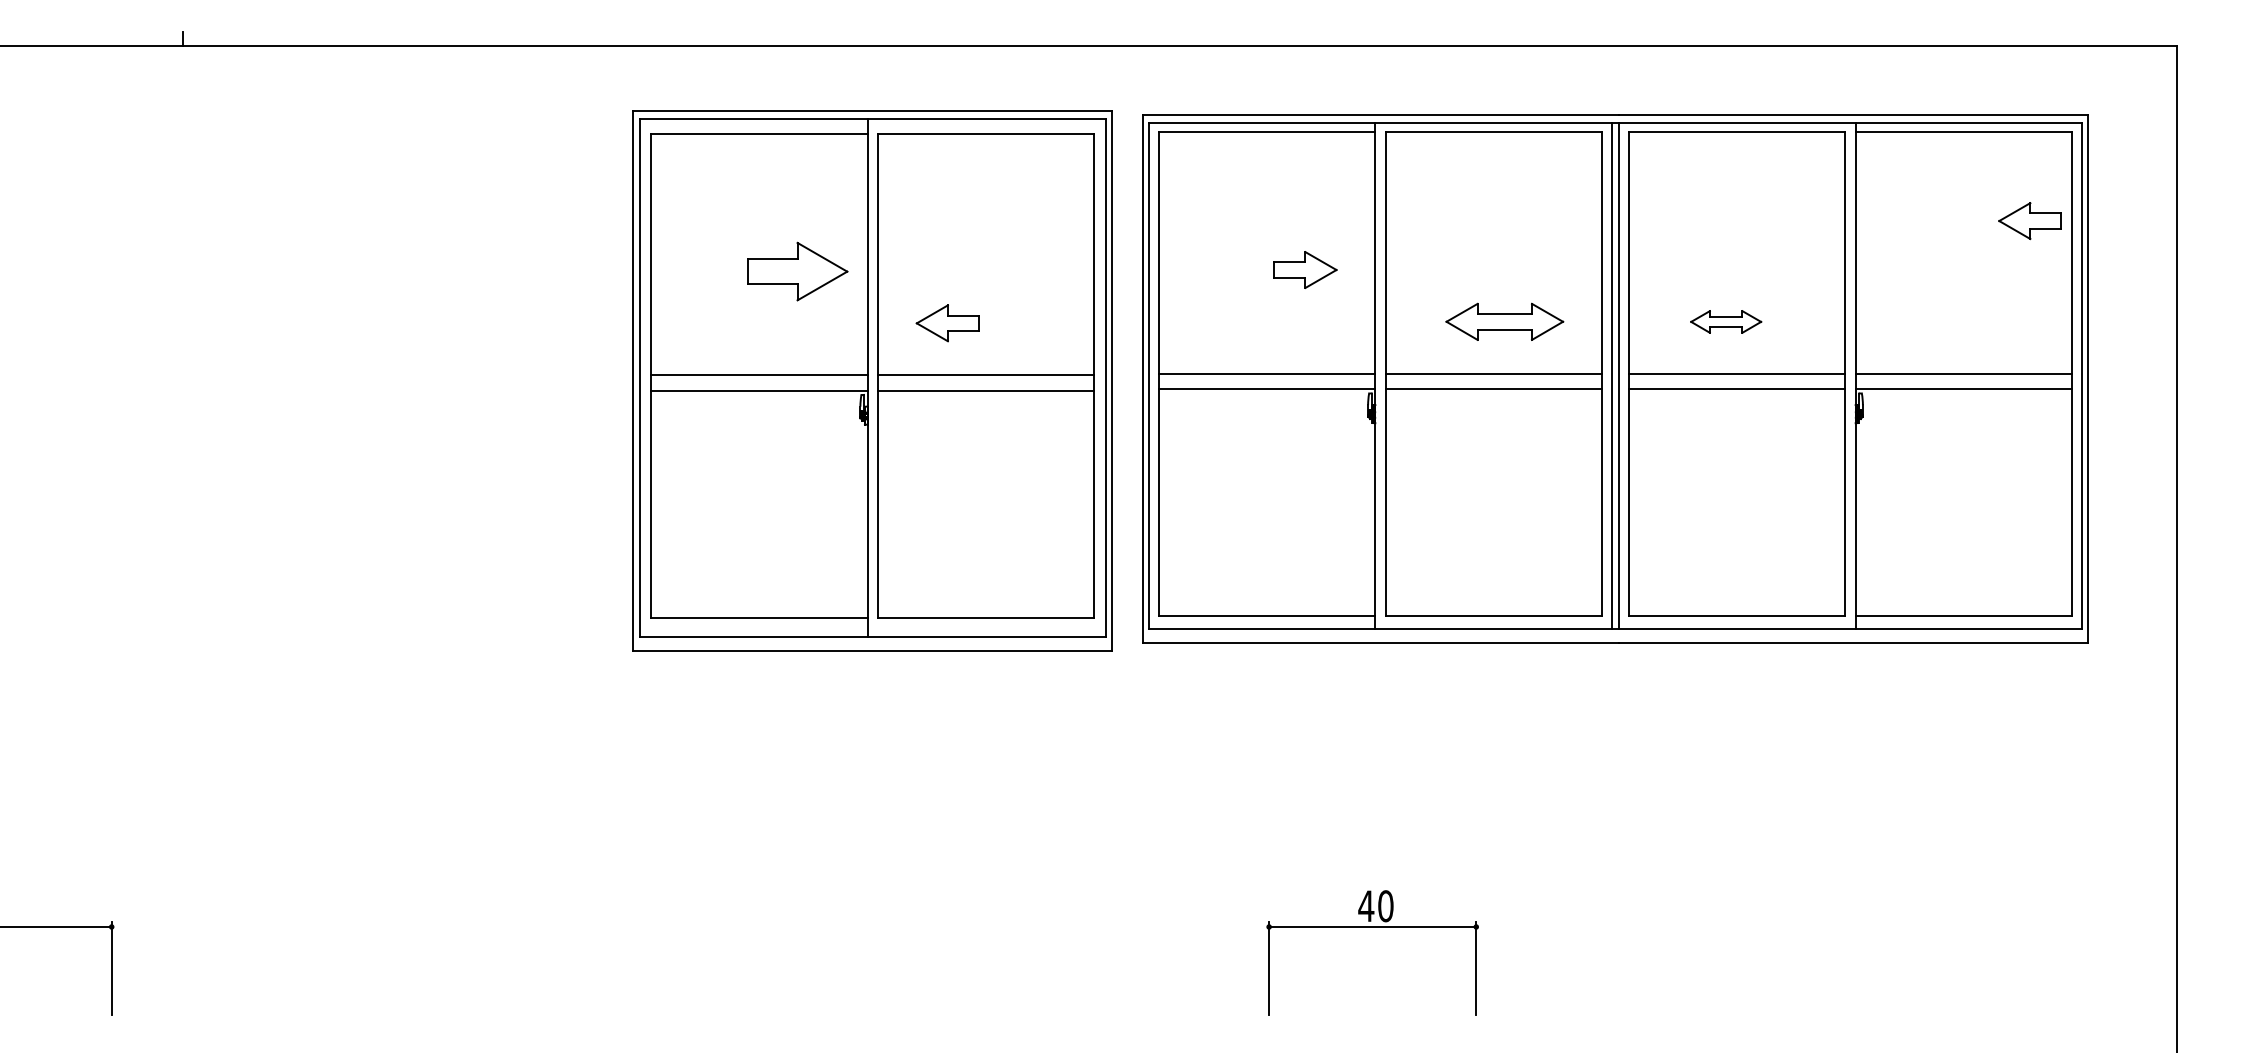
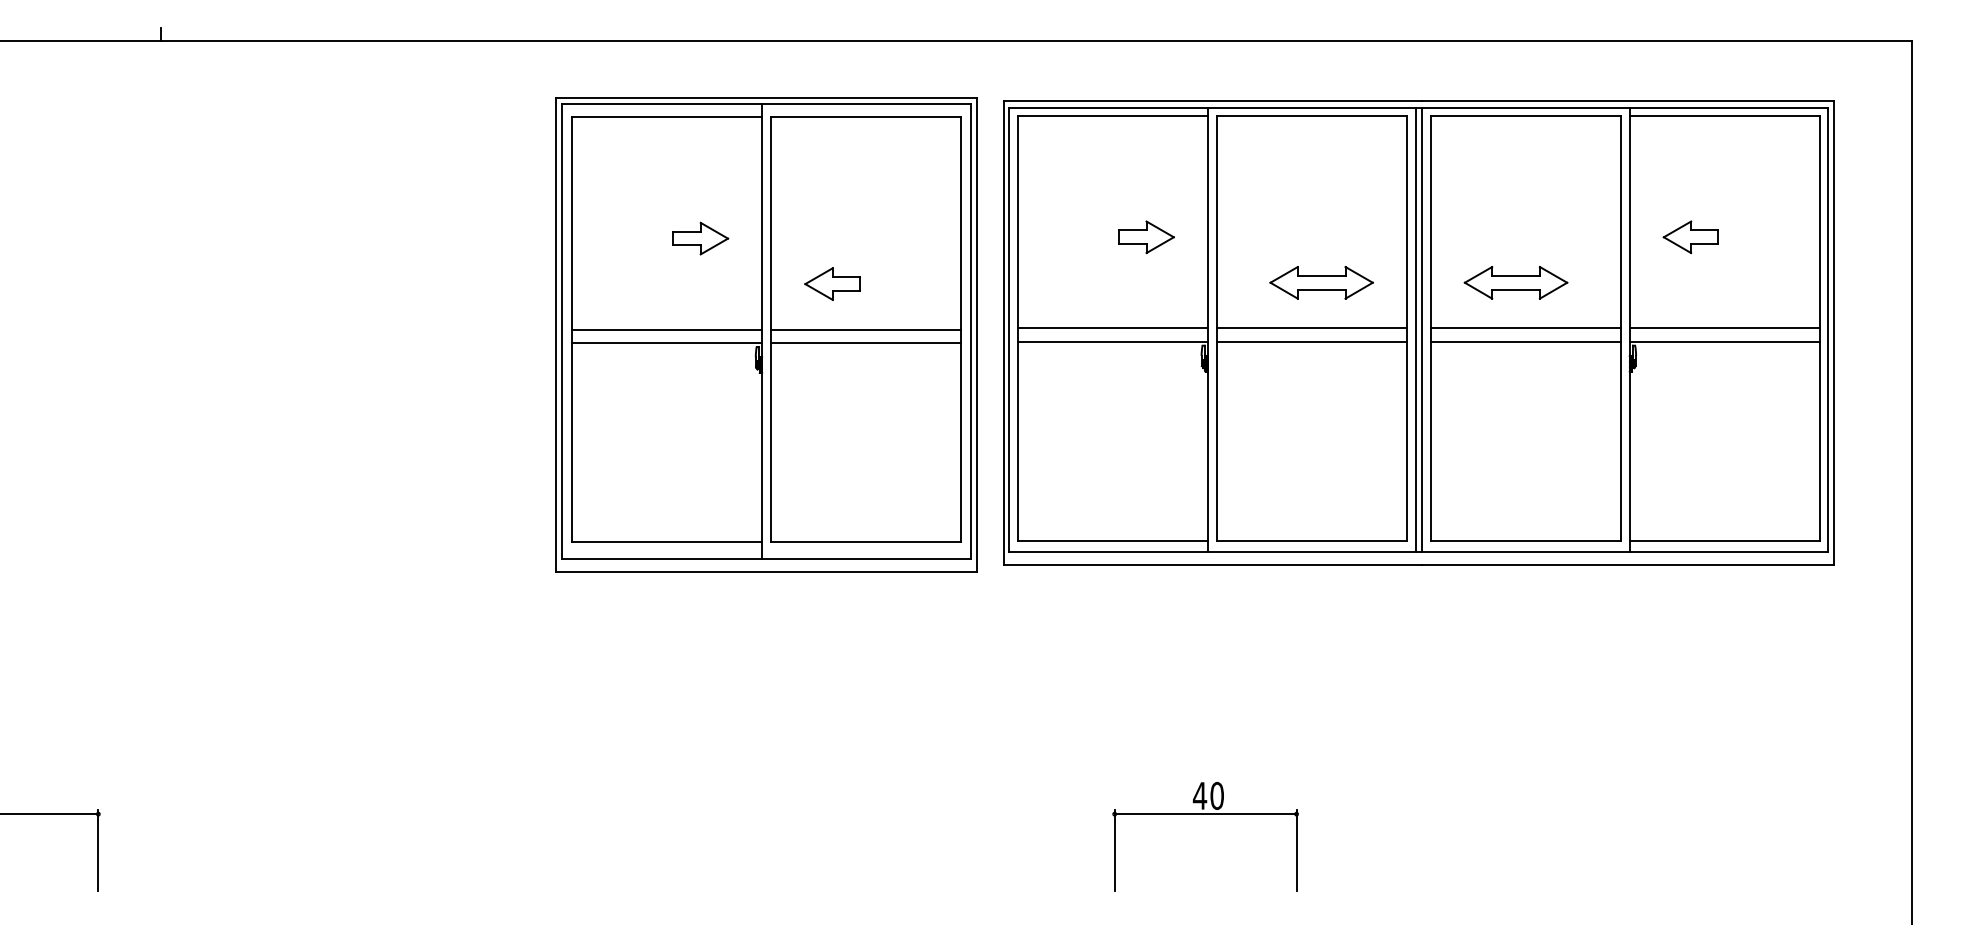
part: (2029, 221) -> (1690, 237), moved
part: (797, 271) -> (700, 238), size x0.62
part: (1725, 321) -> (1515, 282), size x1.67

